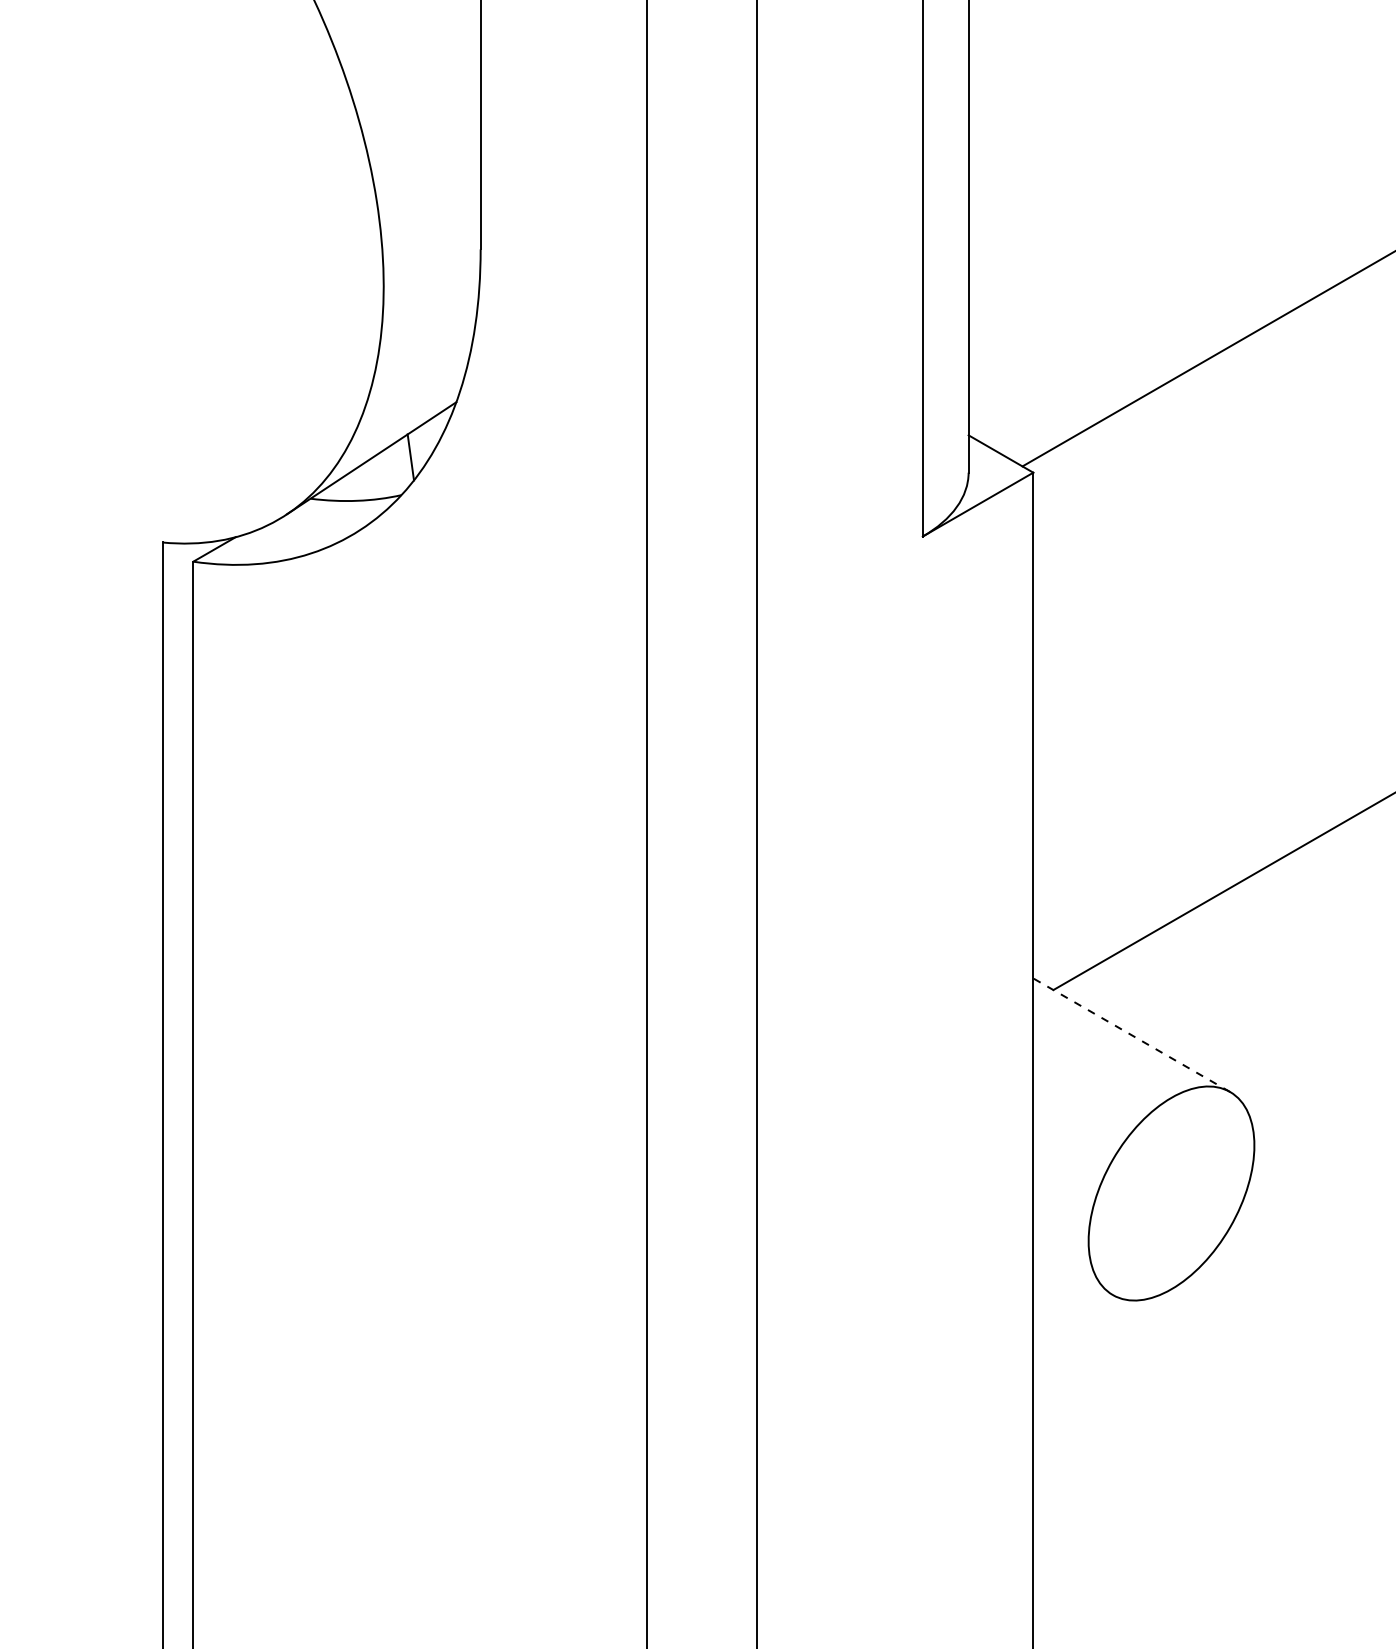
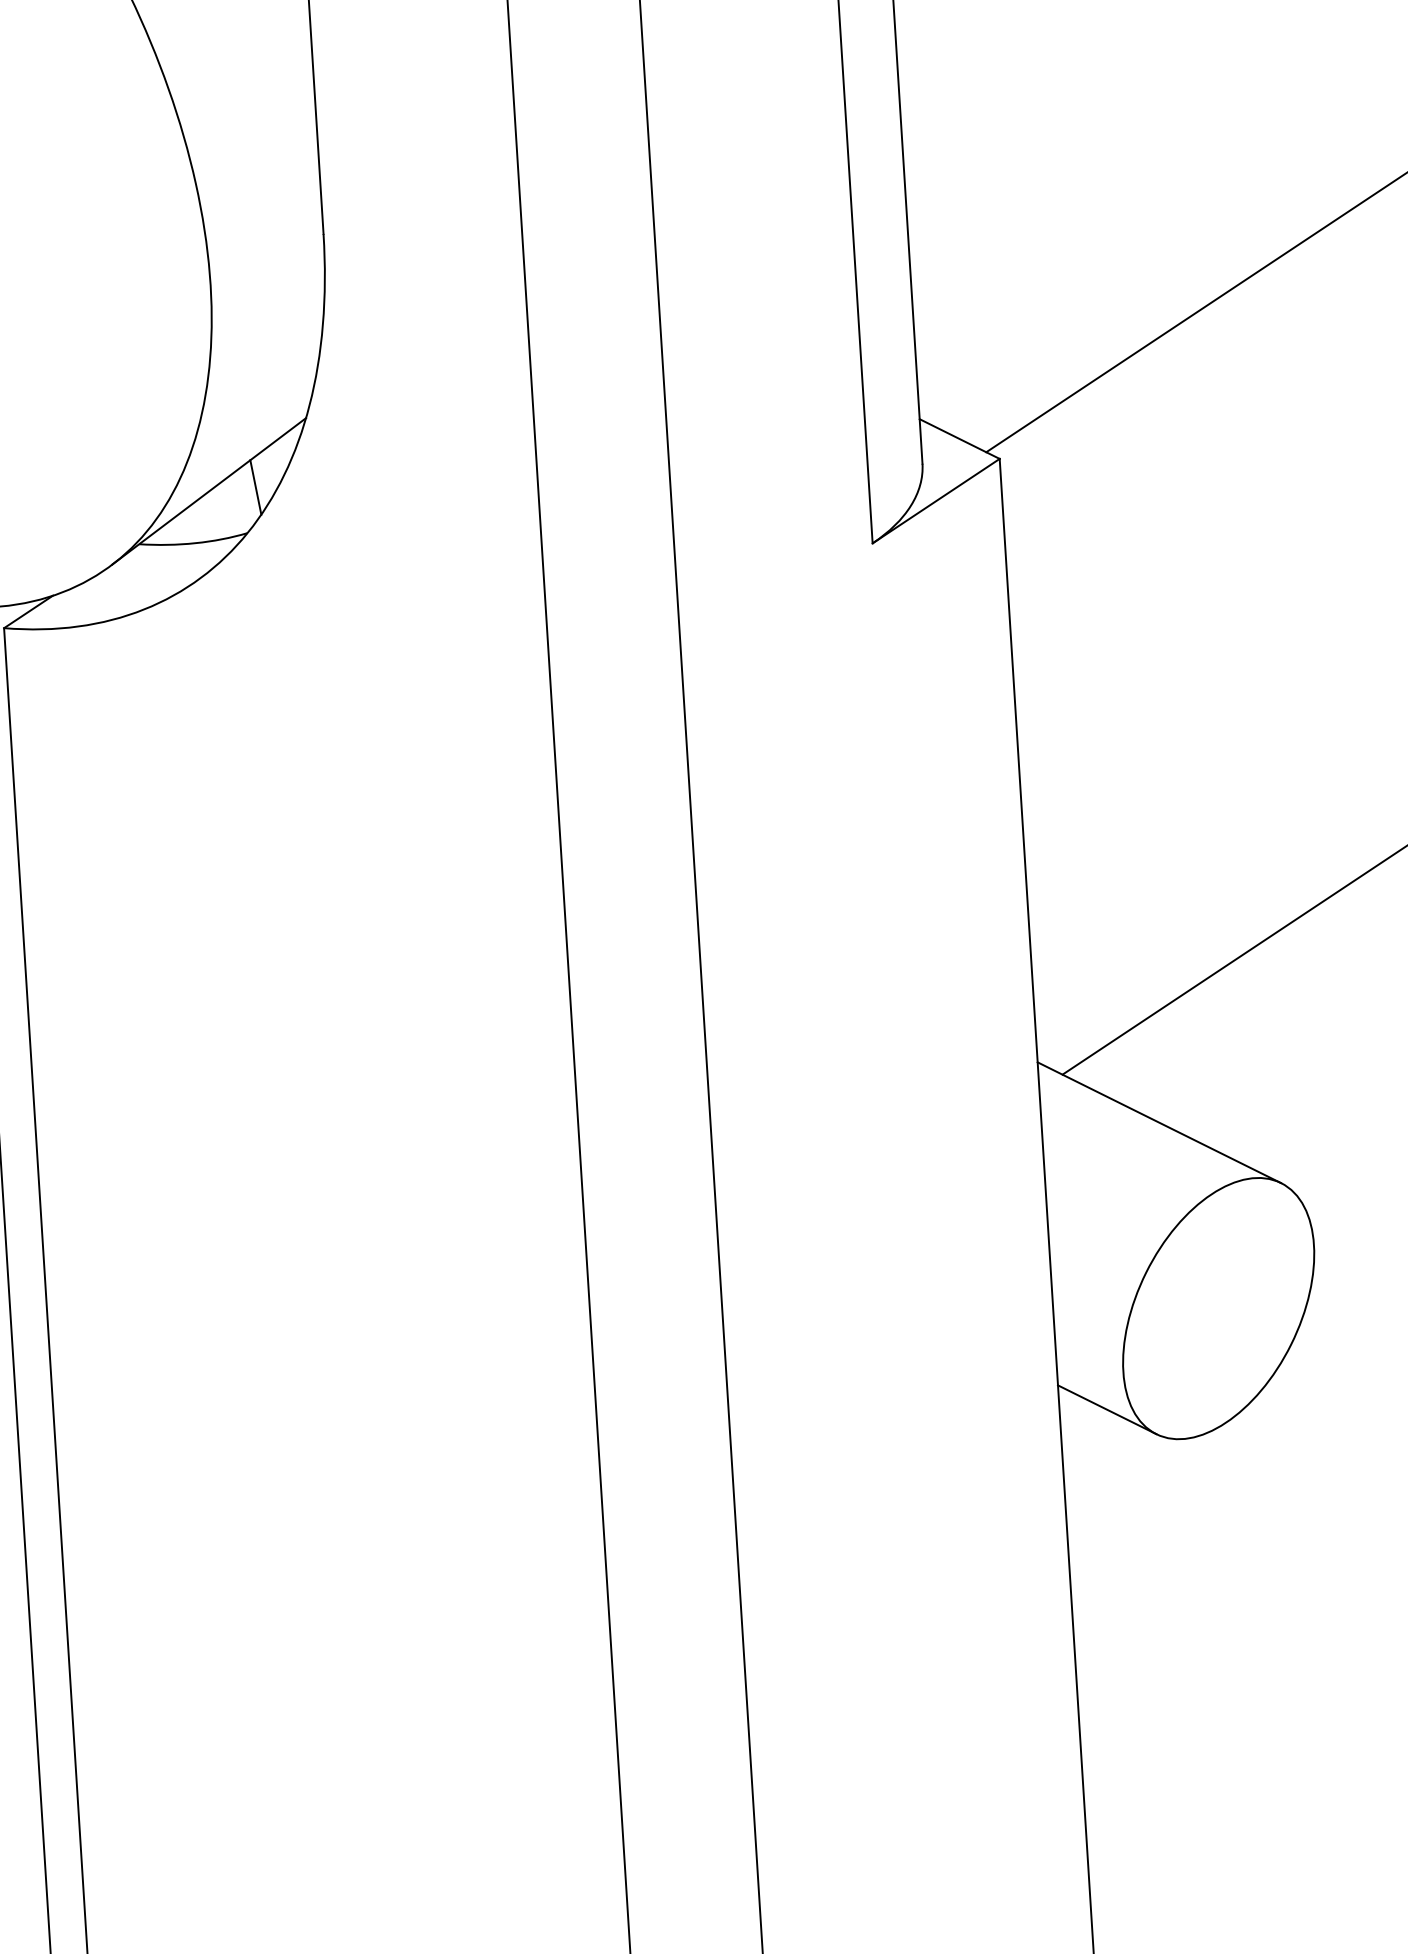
line: (1131, 1035) -> (1159, 1123), dashed -> solid
line: (1072, 1272) -> (1106, 1410), added

